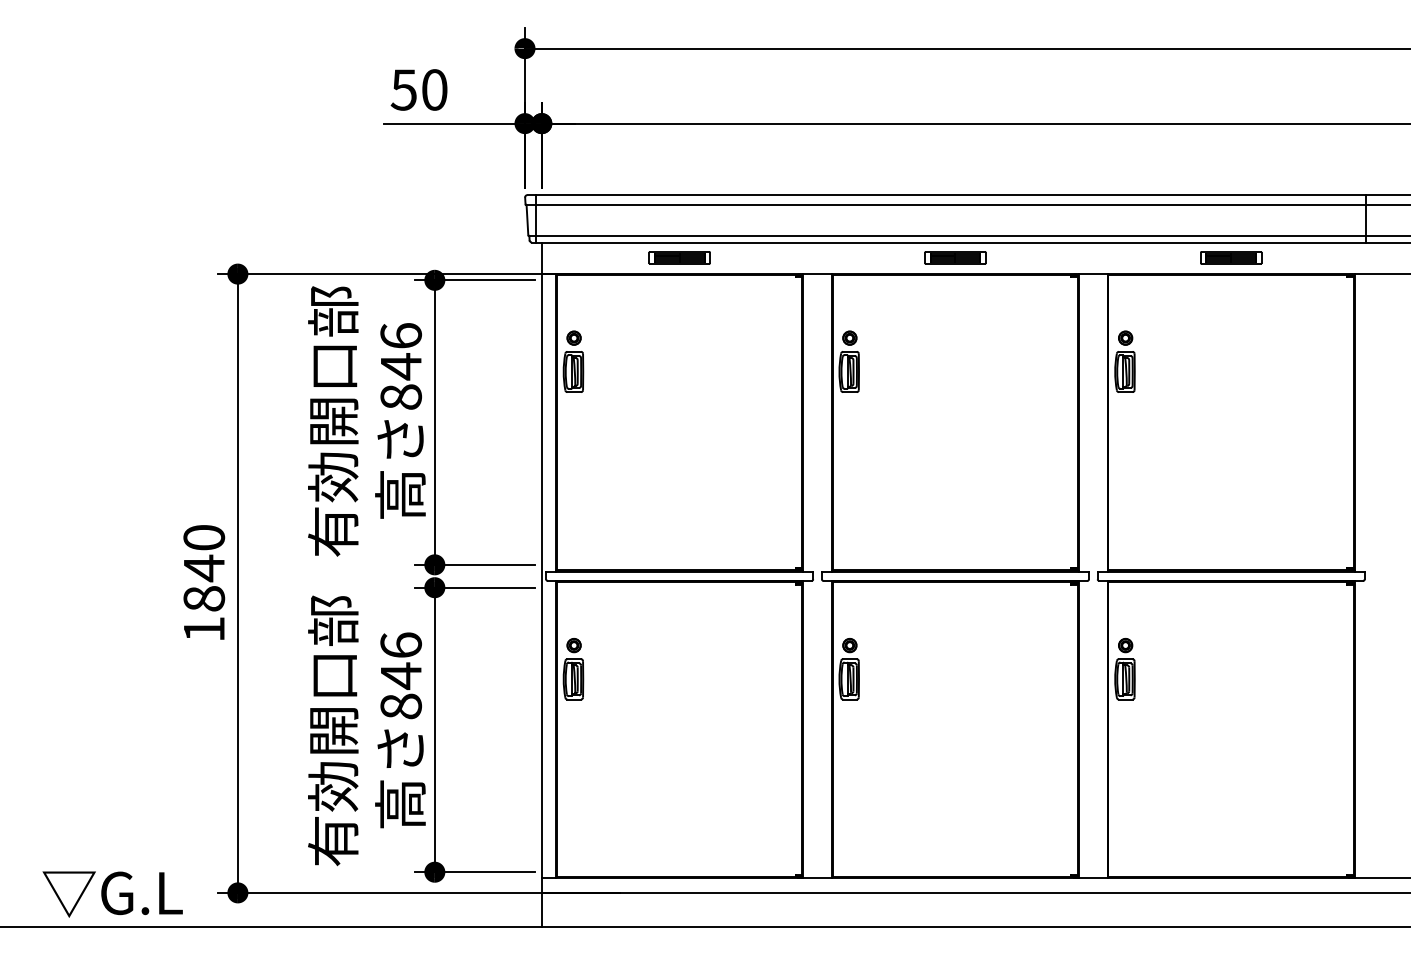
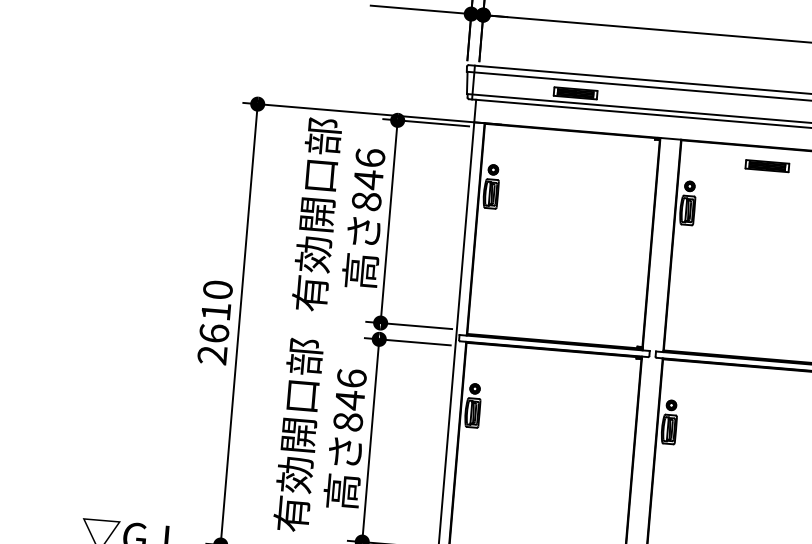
part: (679, 257) -> (575, 93), moved
part: (955, 257) -> (767, 165), moved
text: (204, 598) -> (214, 333), 1840 -> 2610

